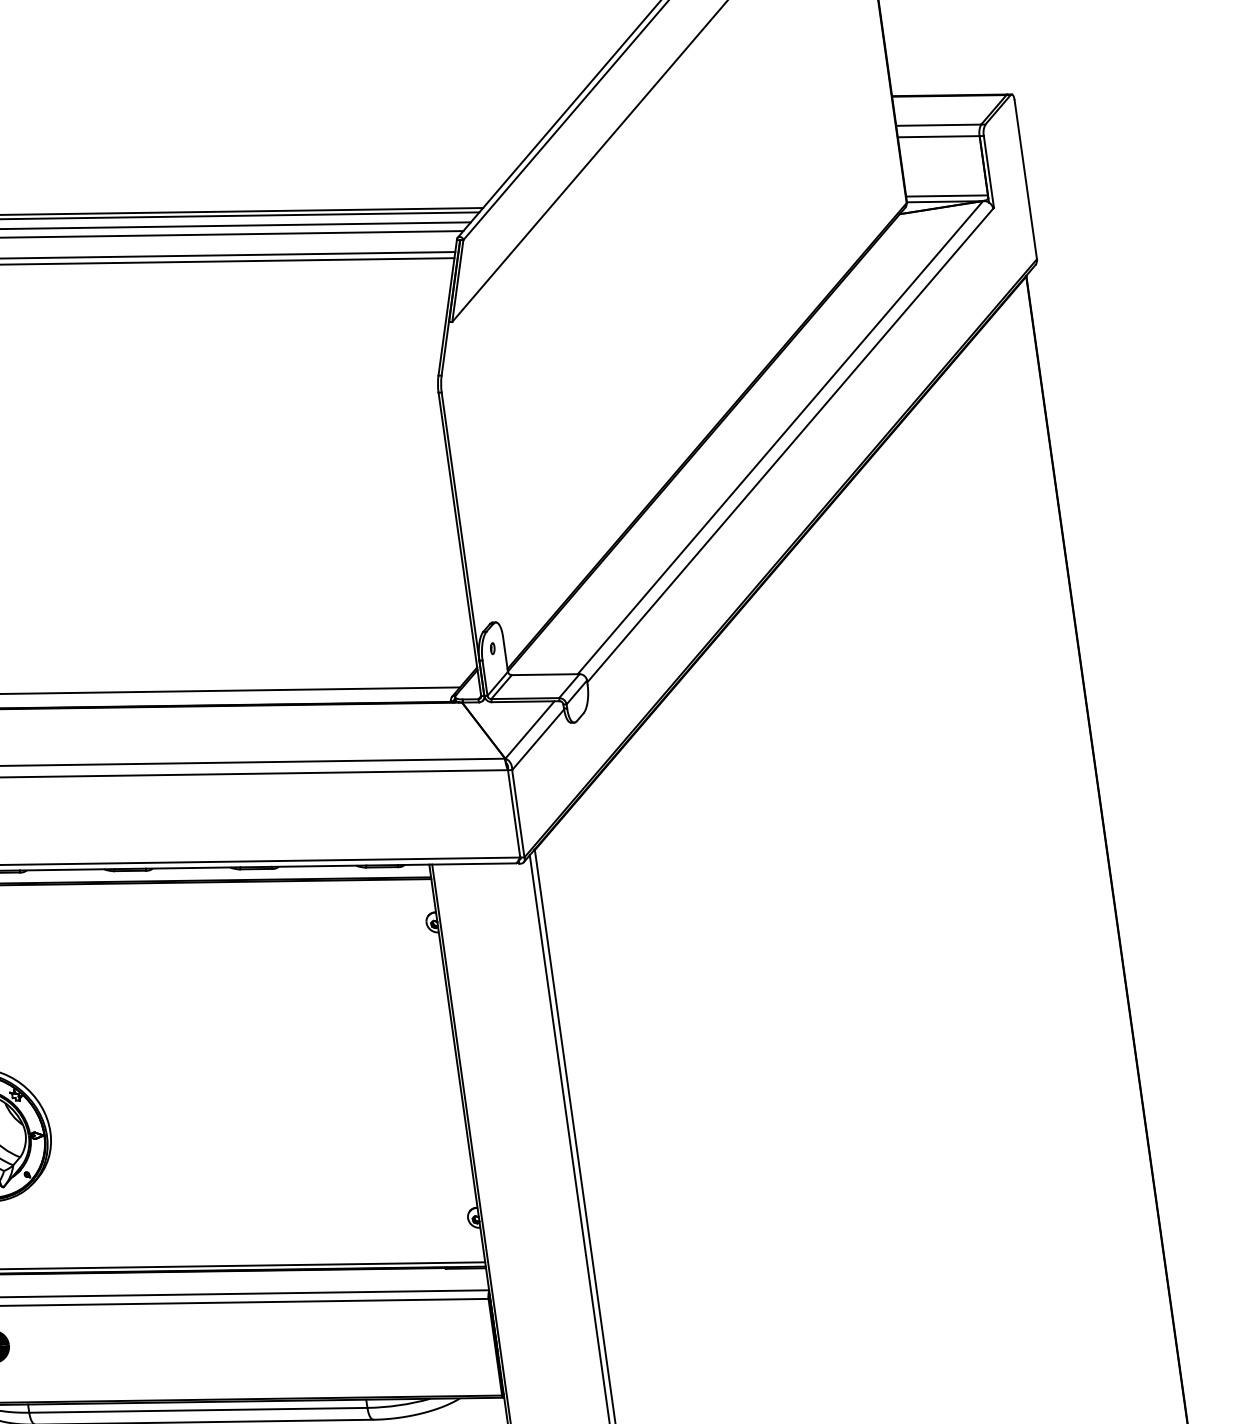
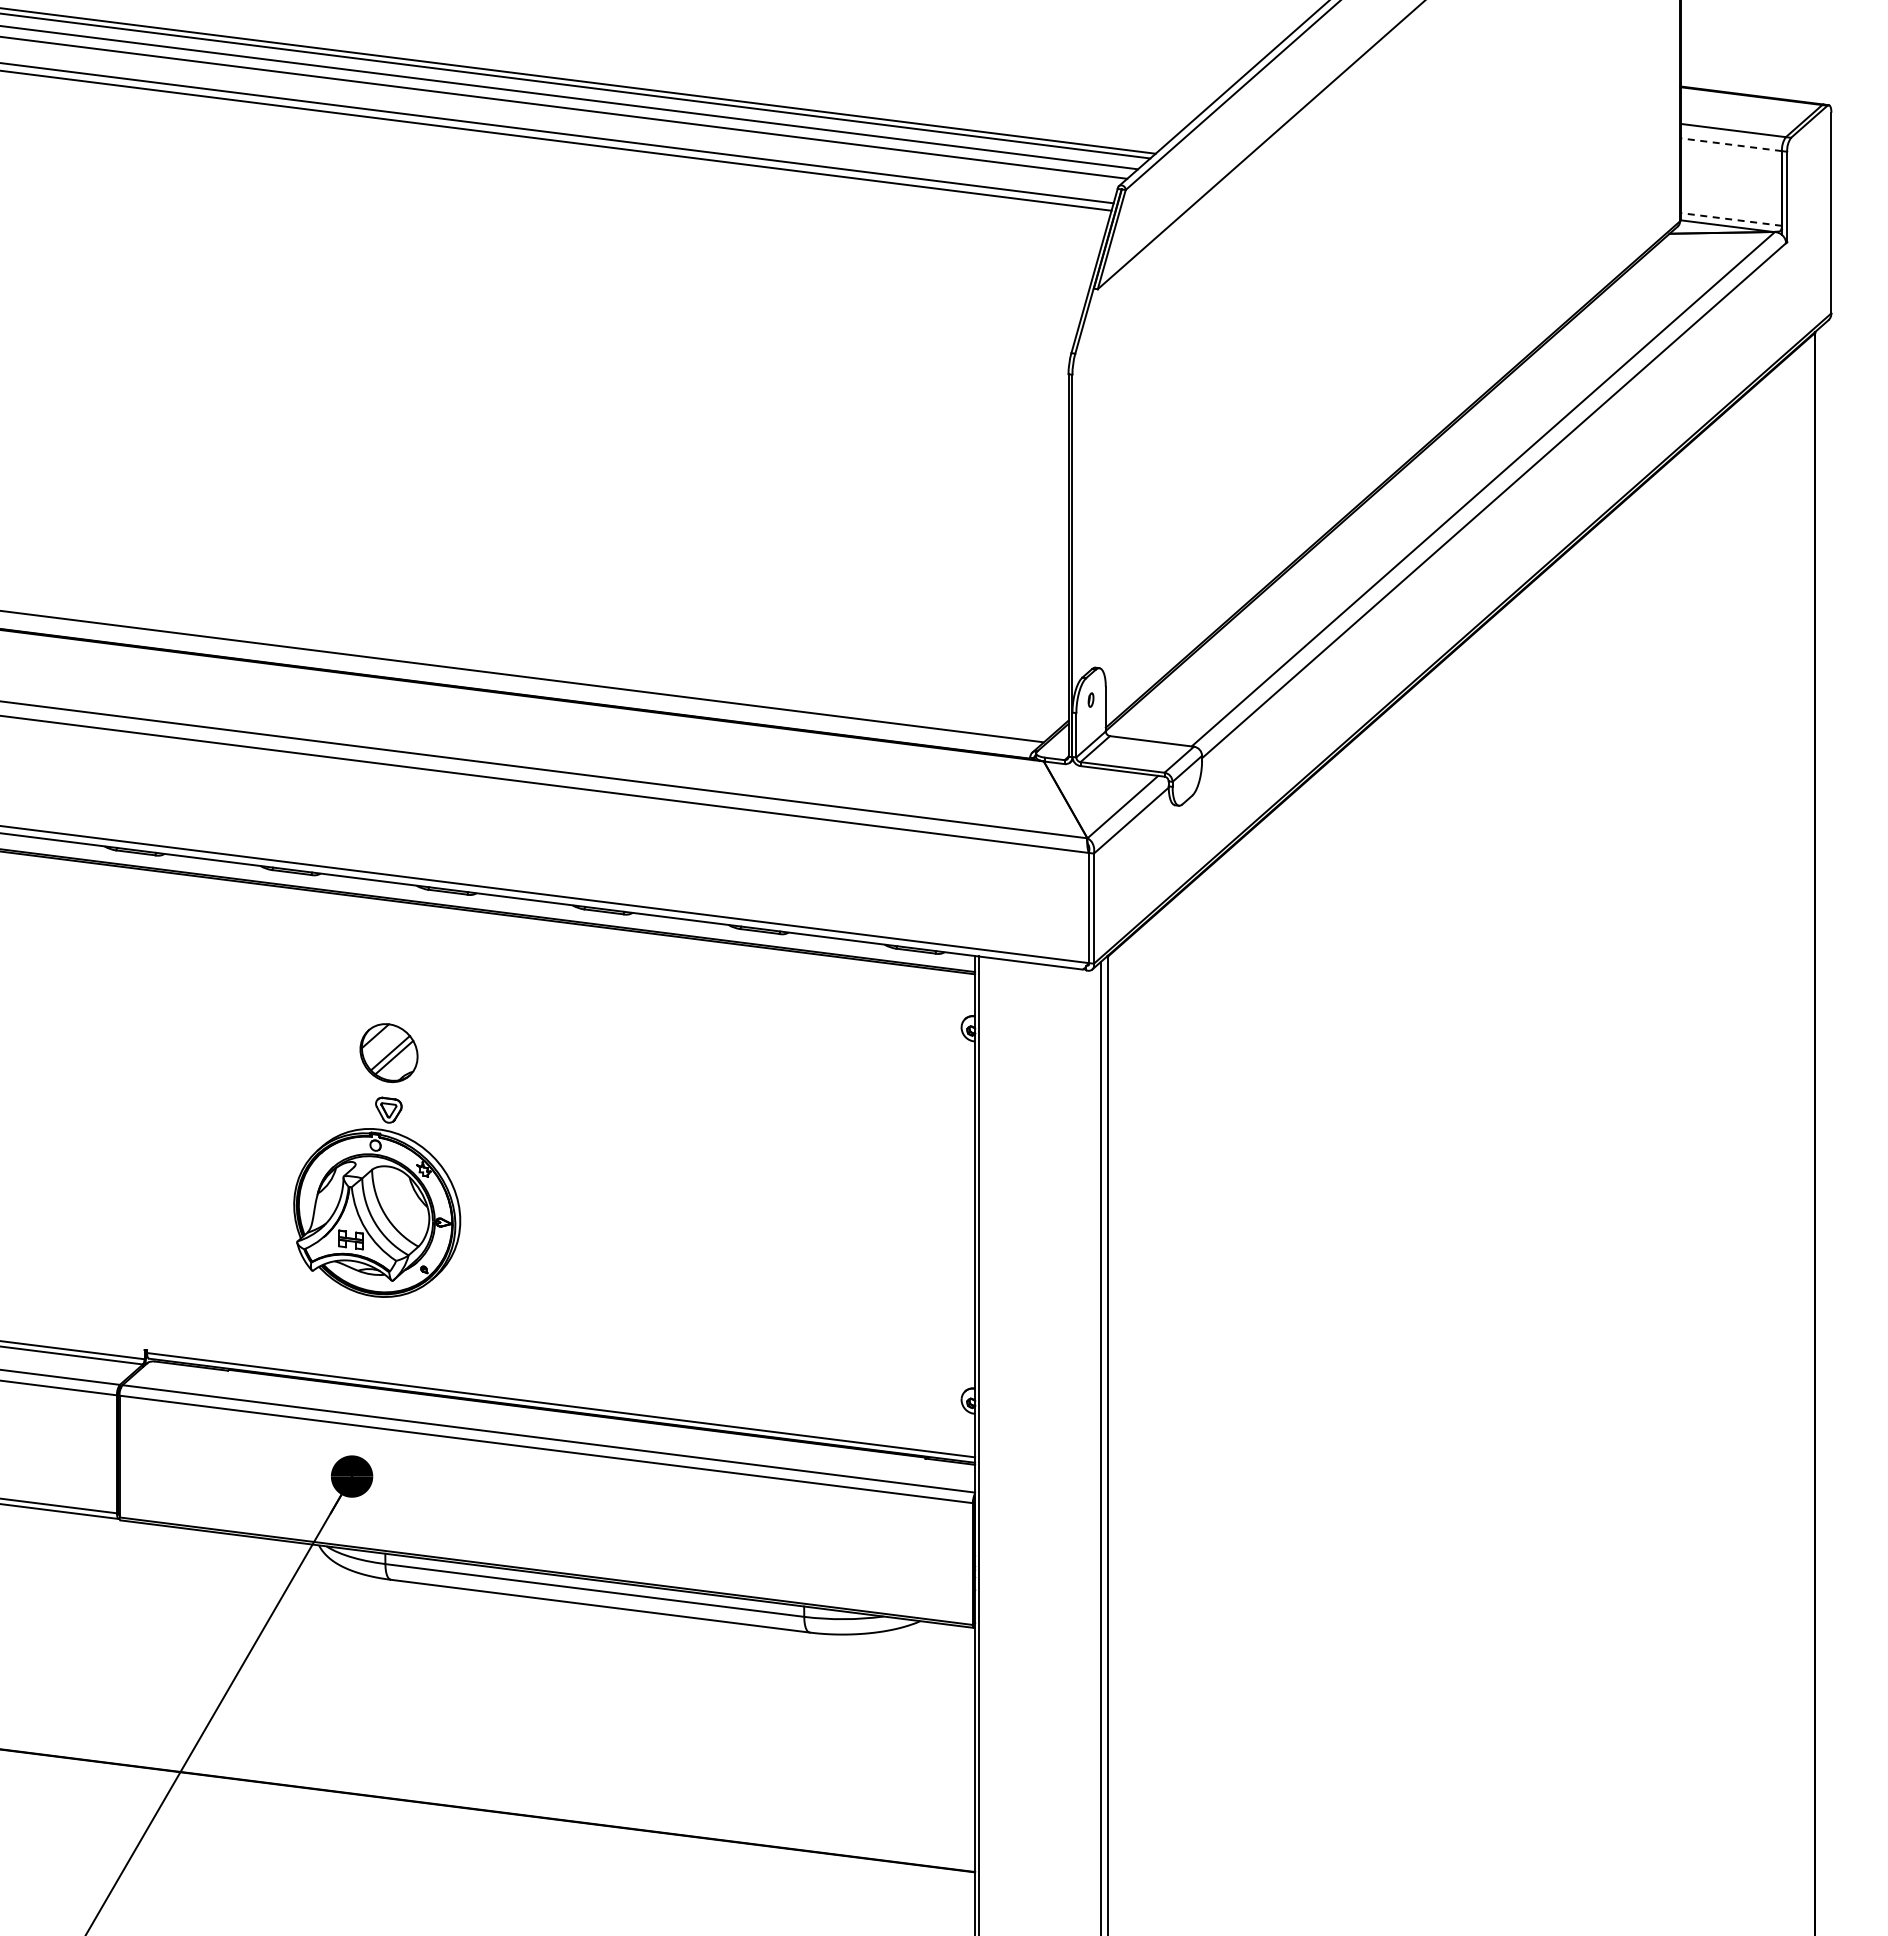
line: (938, 136) -> (1730, 144), solid -> dashed
line: (946, 196) -> (1730, 219), solid -> dashed

